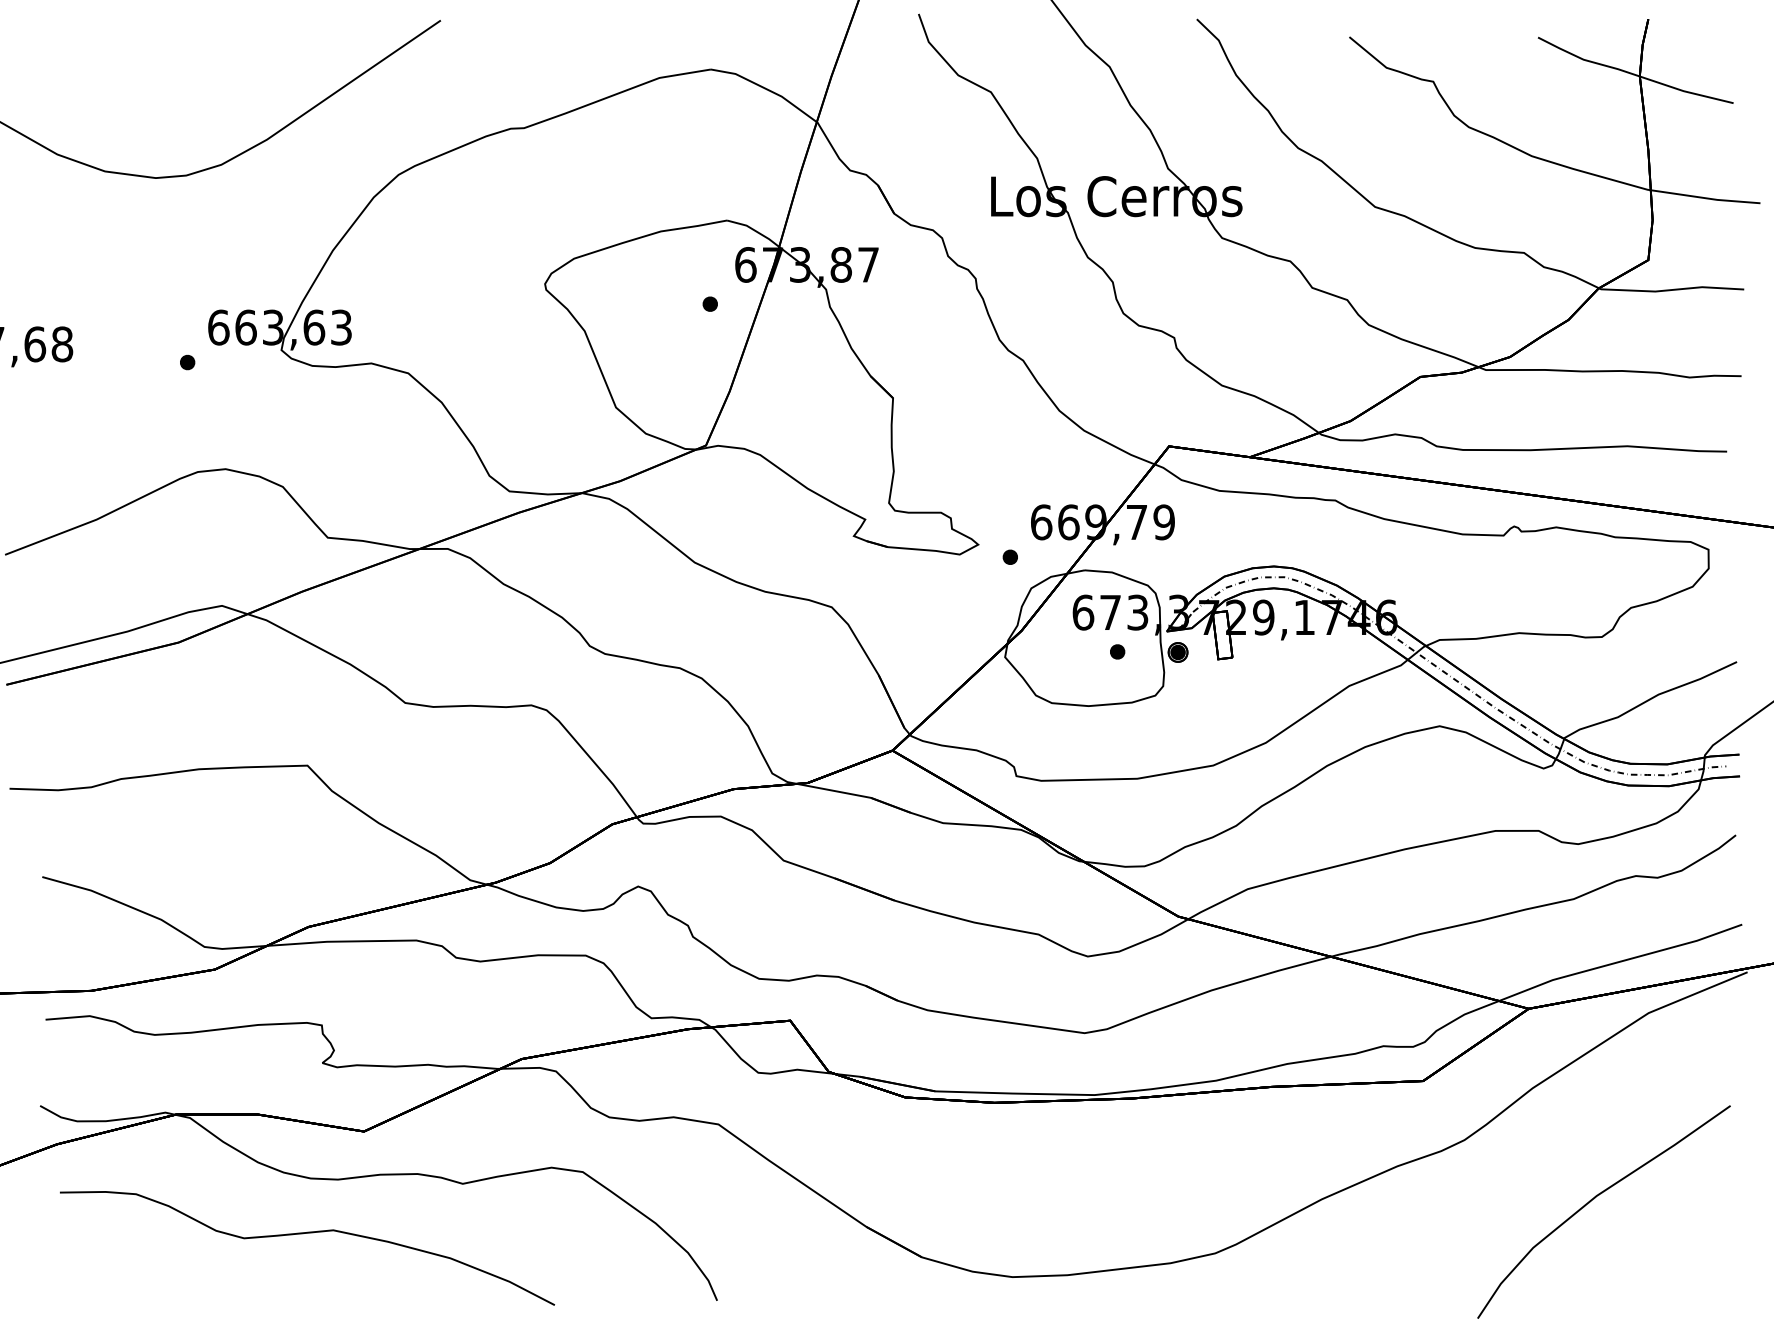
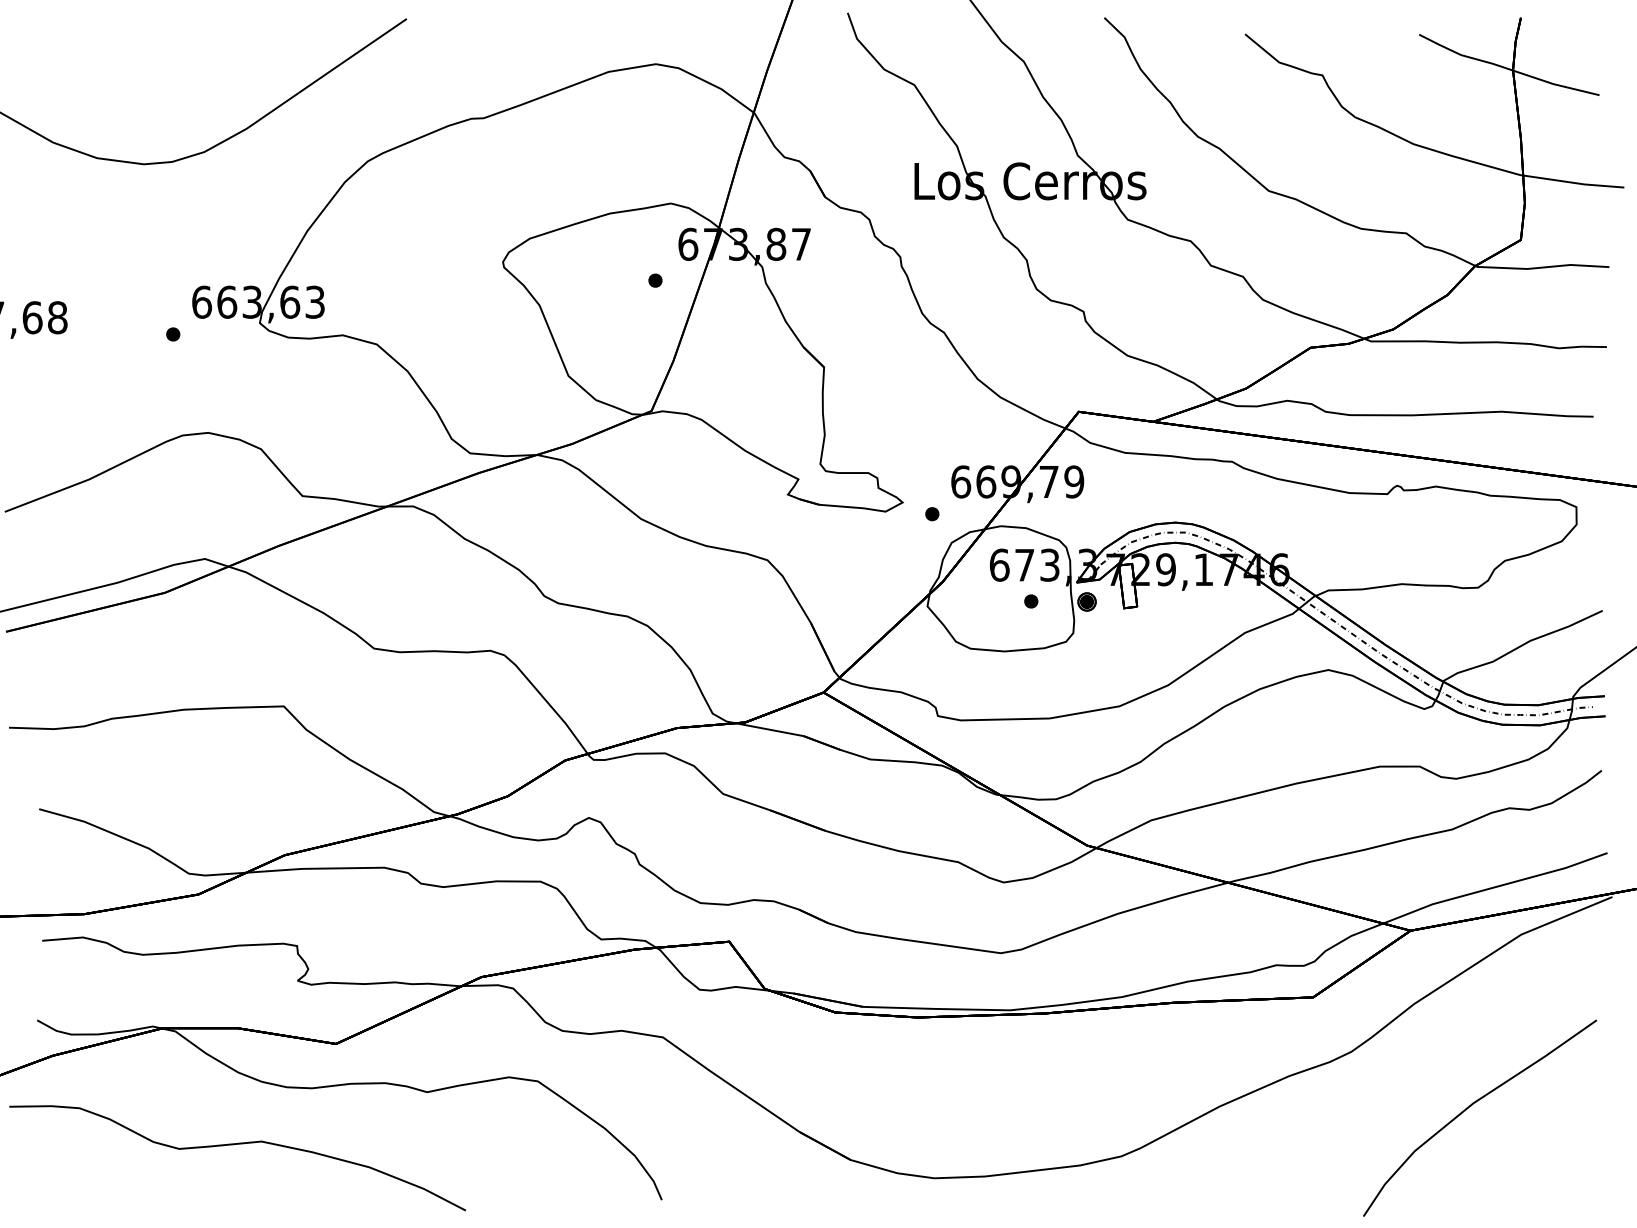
curve: (303, 1234) -> (234, 1145), moved

